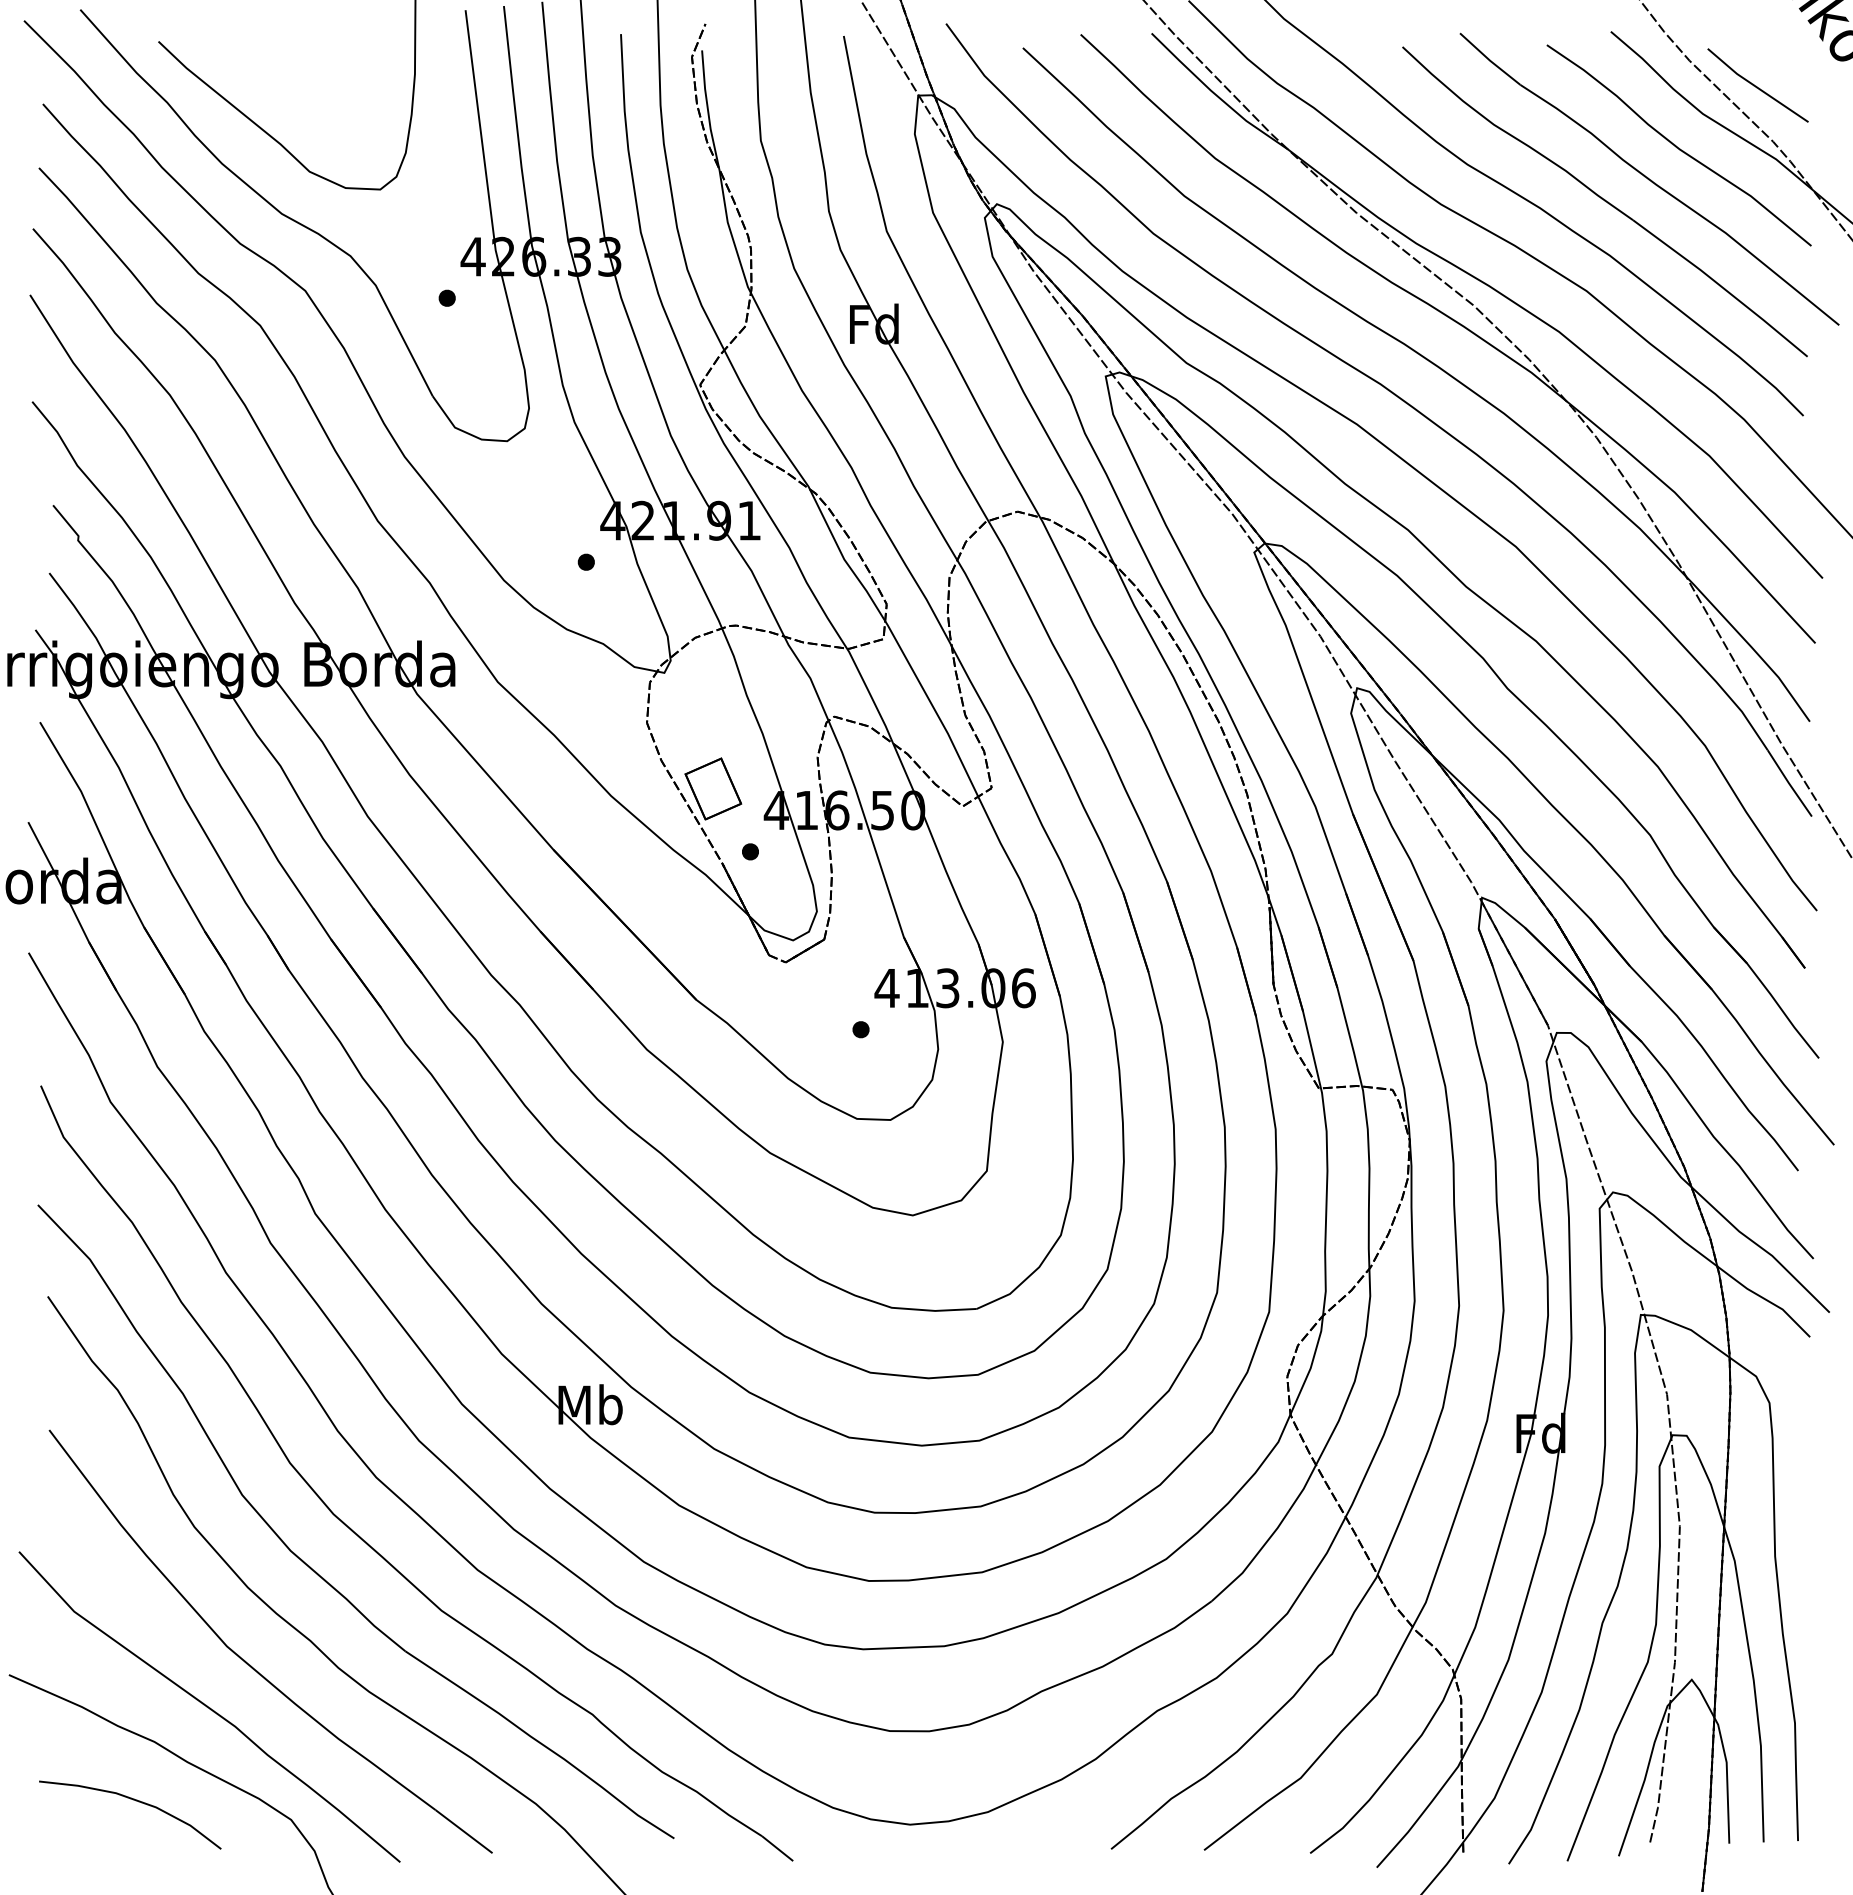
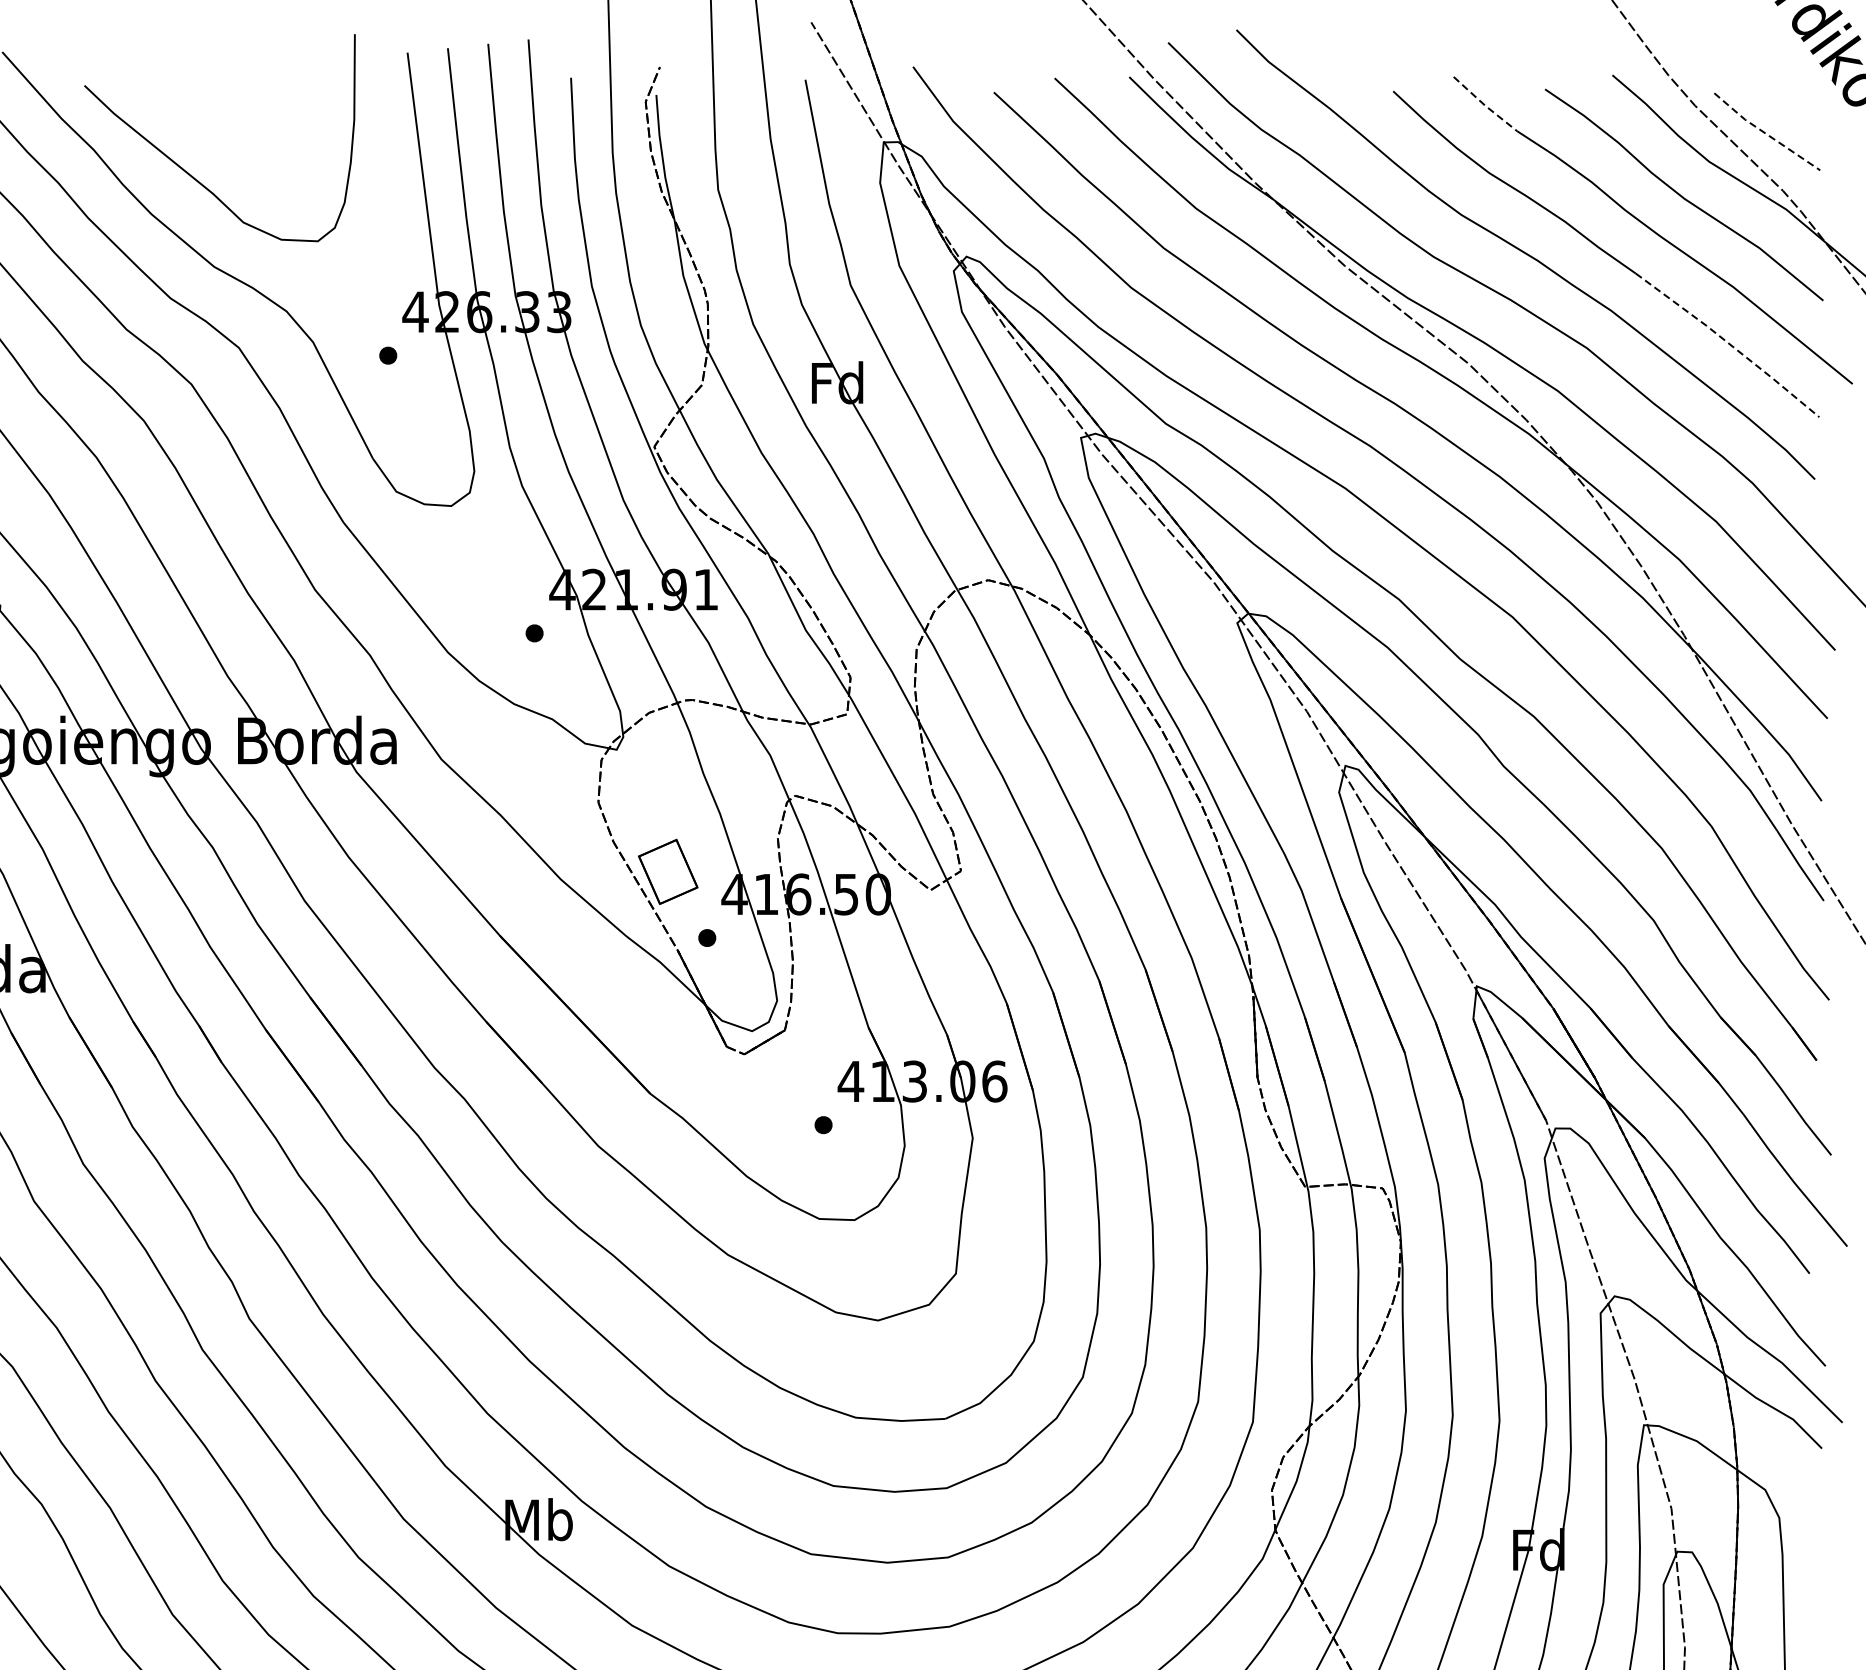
line: (1490, 60) -> (1485, 105), solid -> dashed
line: (1756, 87) -> (1765, 133), solid -> dashed
line: (1722, 287) -> (1729, 344), solid -> dashed

